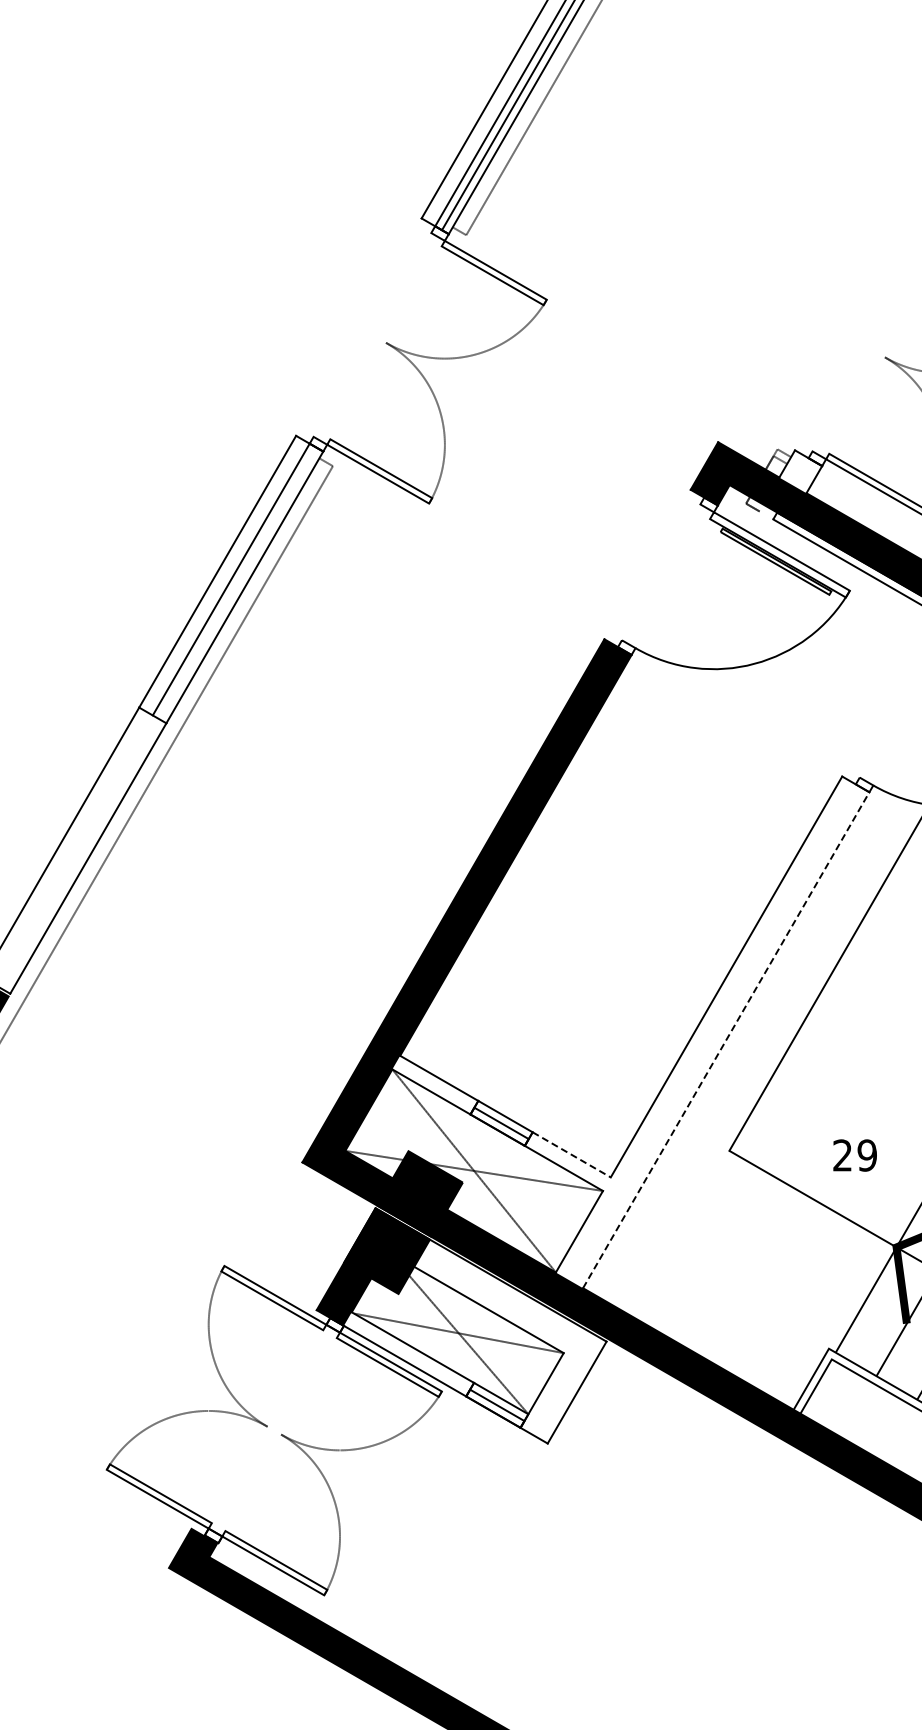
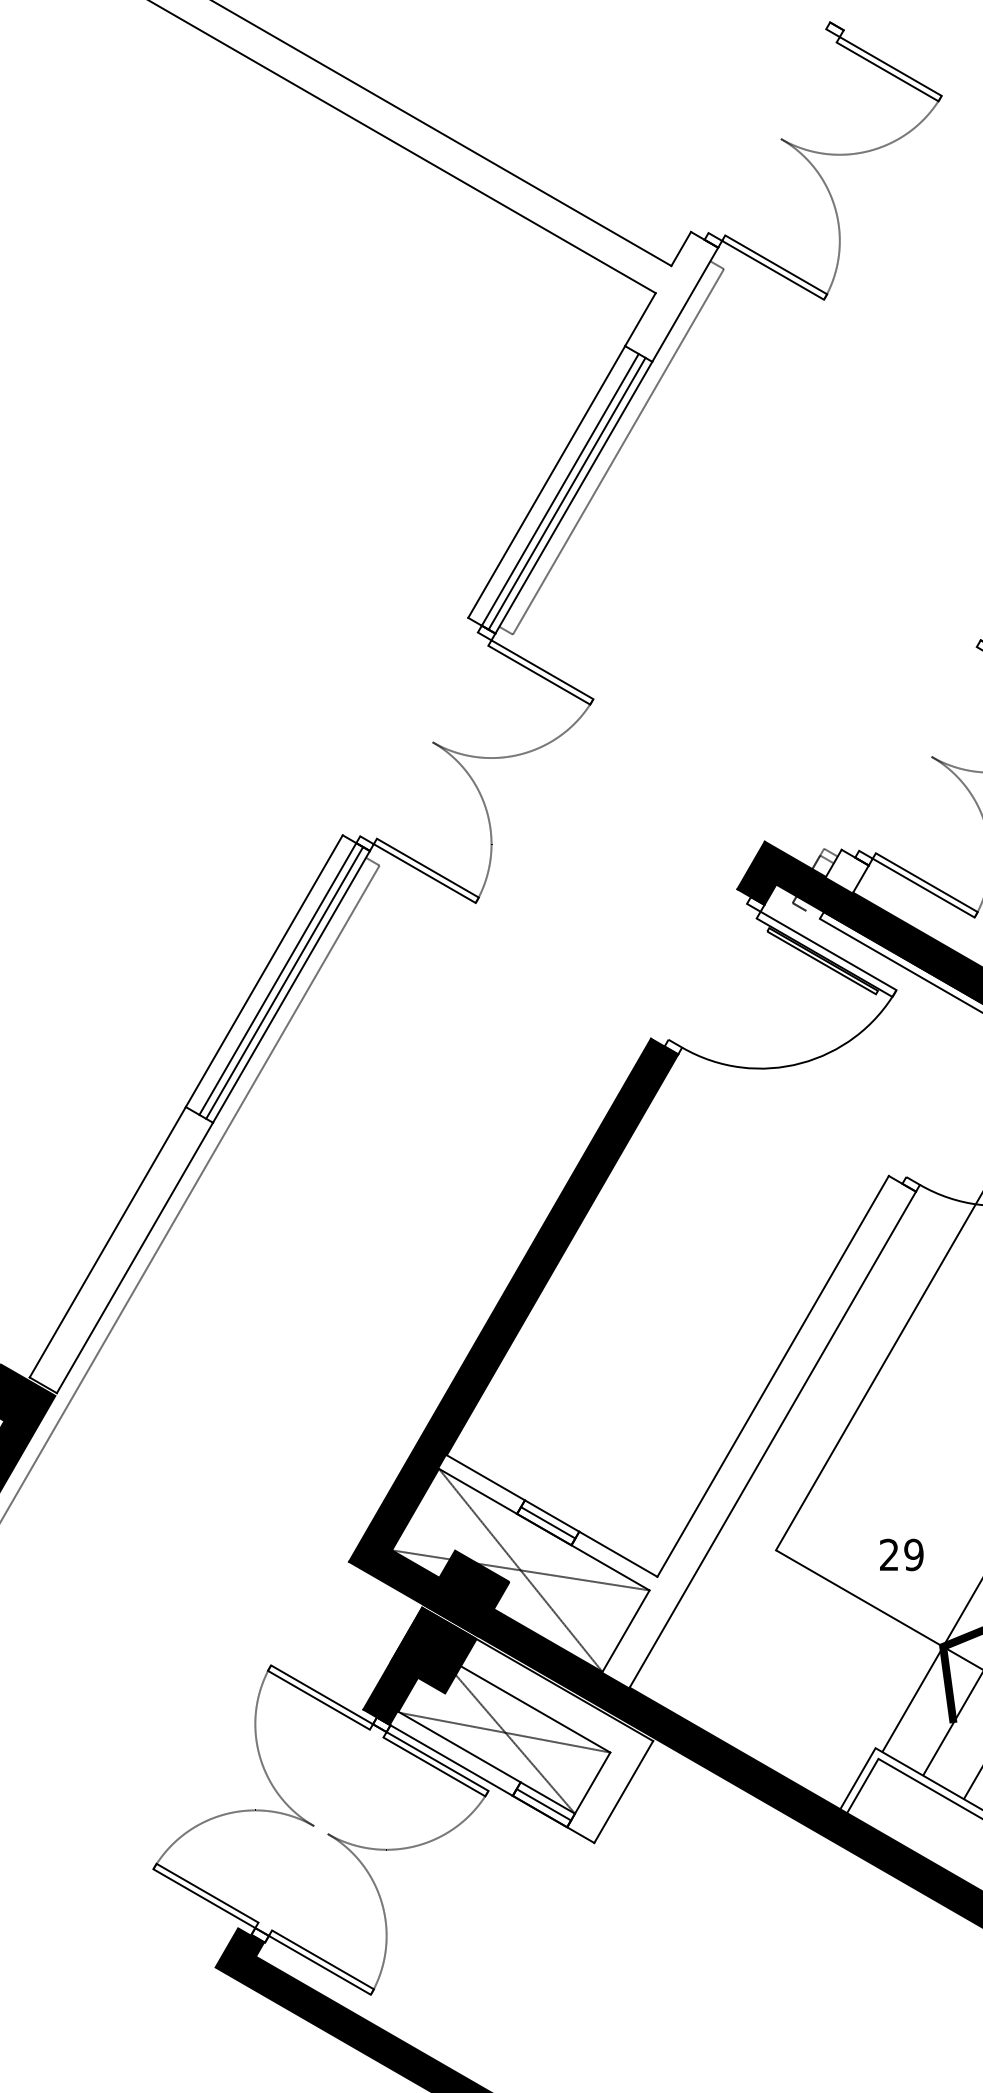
line: (237, 583) -> (284, 982), added
line: (726, 1040) -> (773, 1439), dashed -> solid
line: (571, 1155) -> (618, 1554), dashed -> solid

